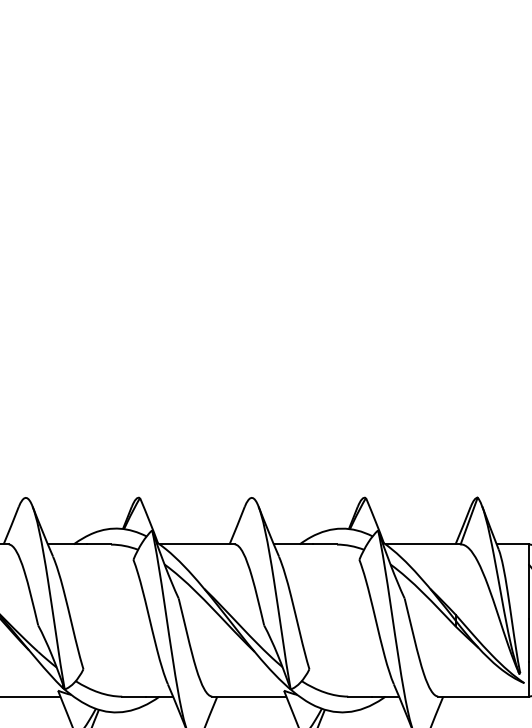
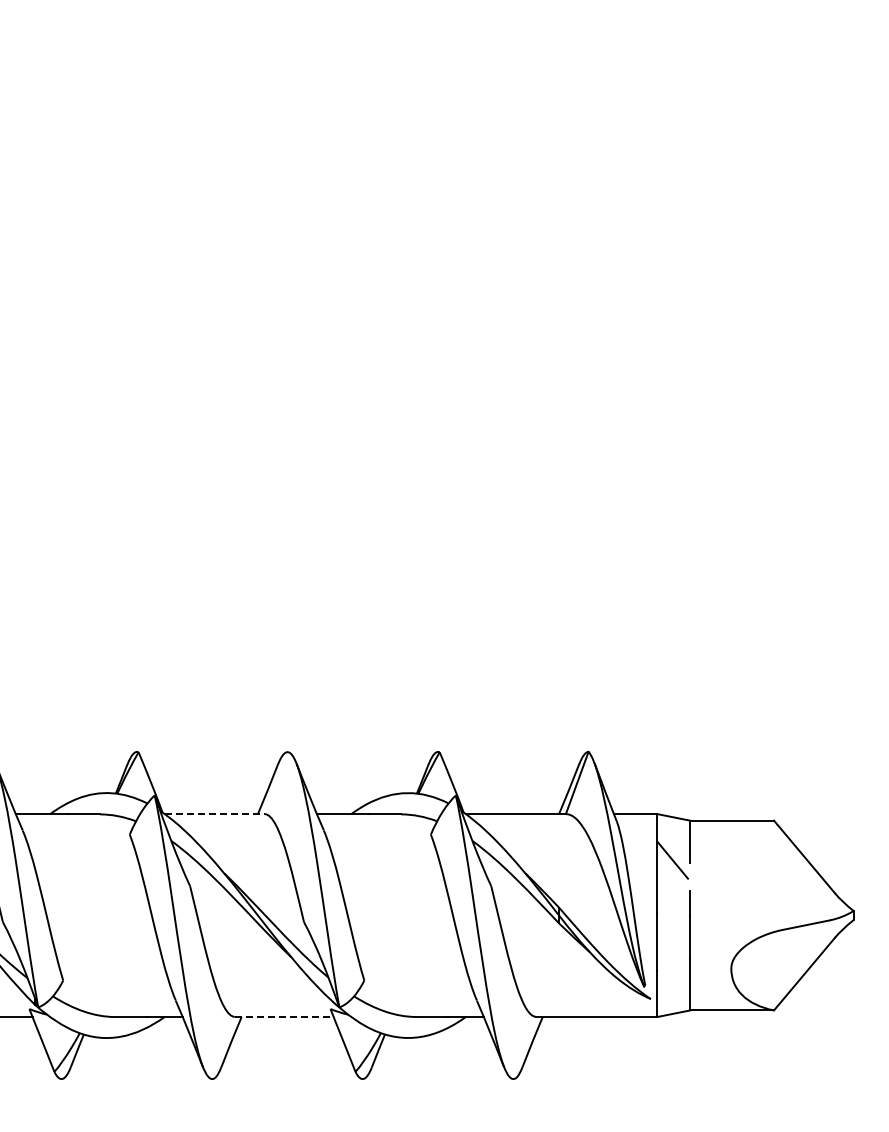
line: (197, 544) -> (215, 814), solid -> dashed
line: (249, 697) -> (284, 1017), solid -> dashed

